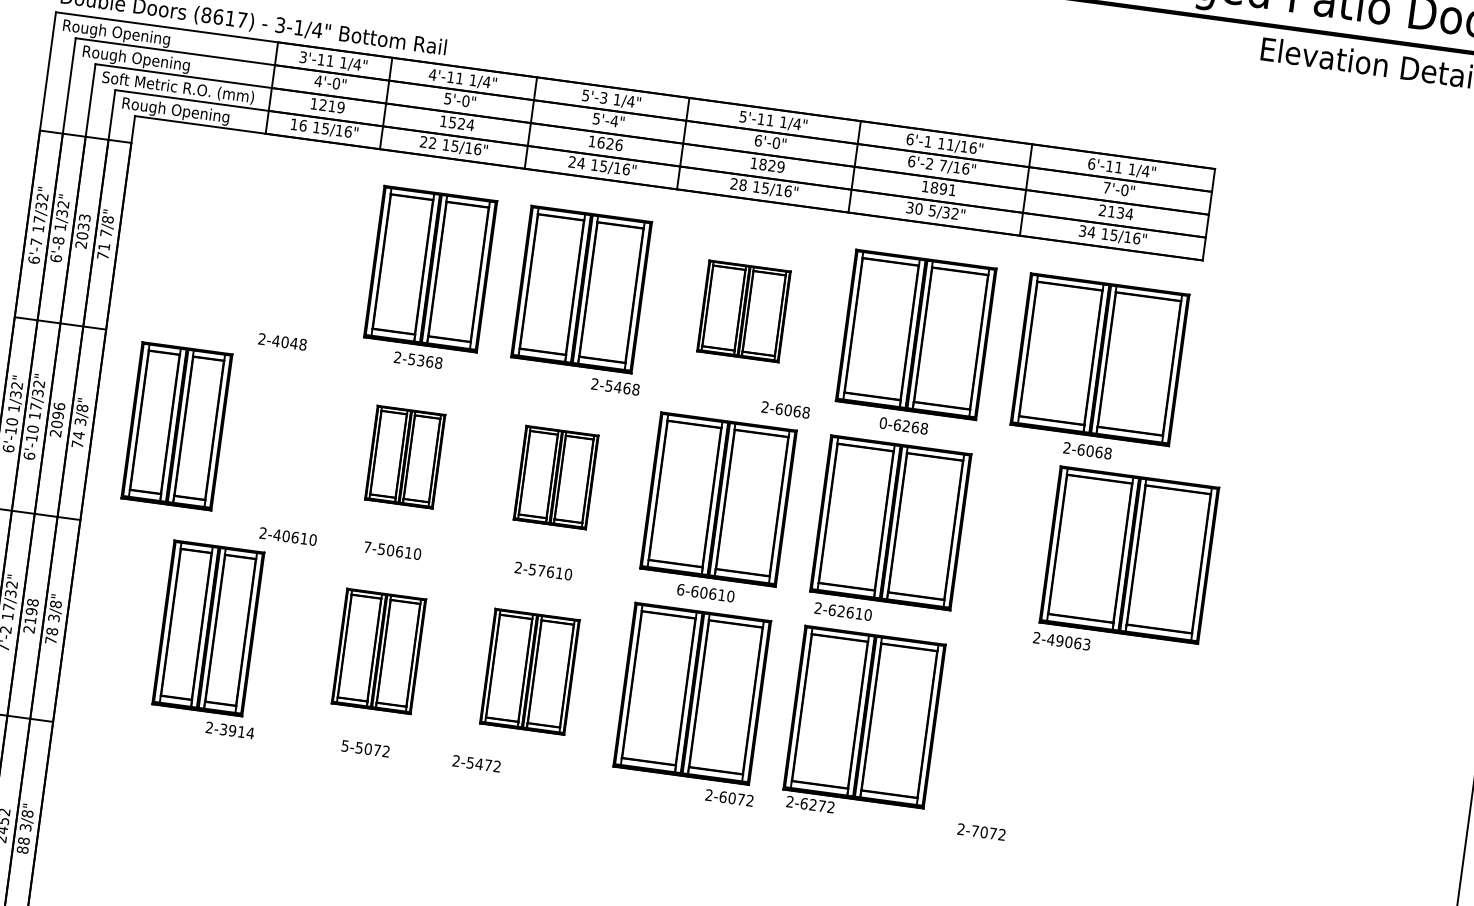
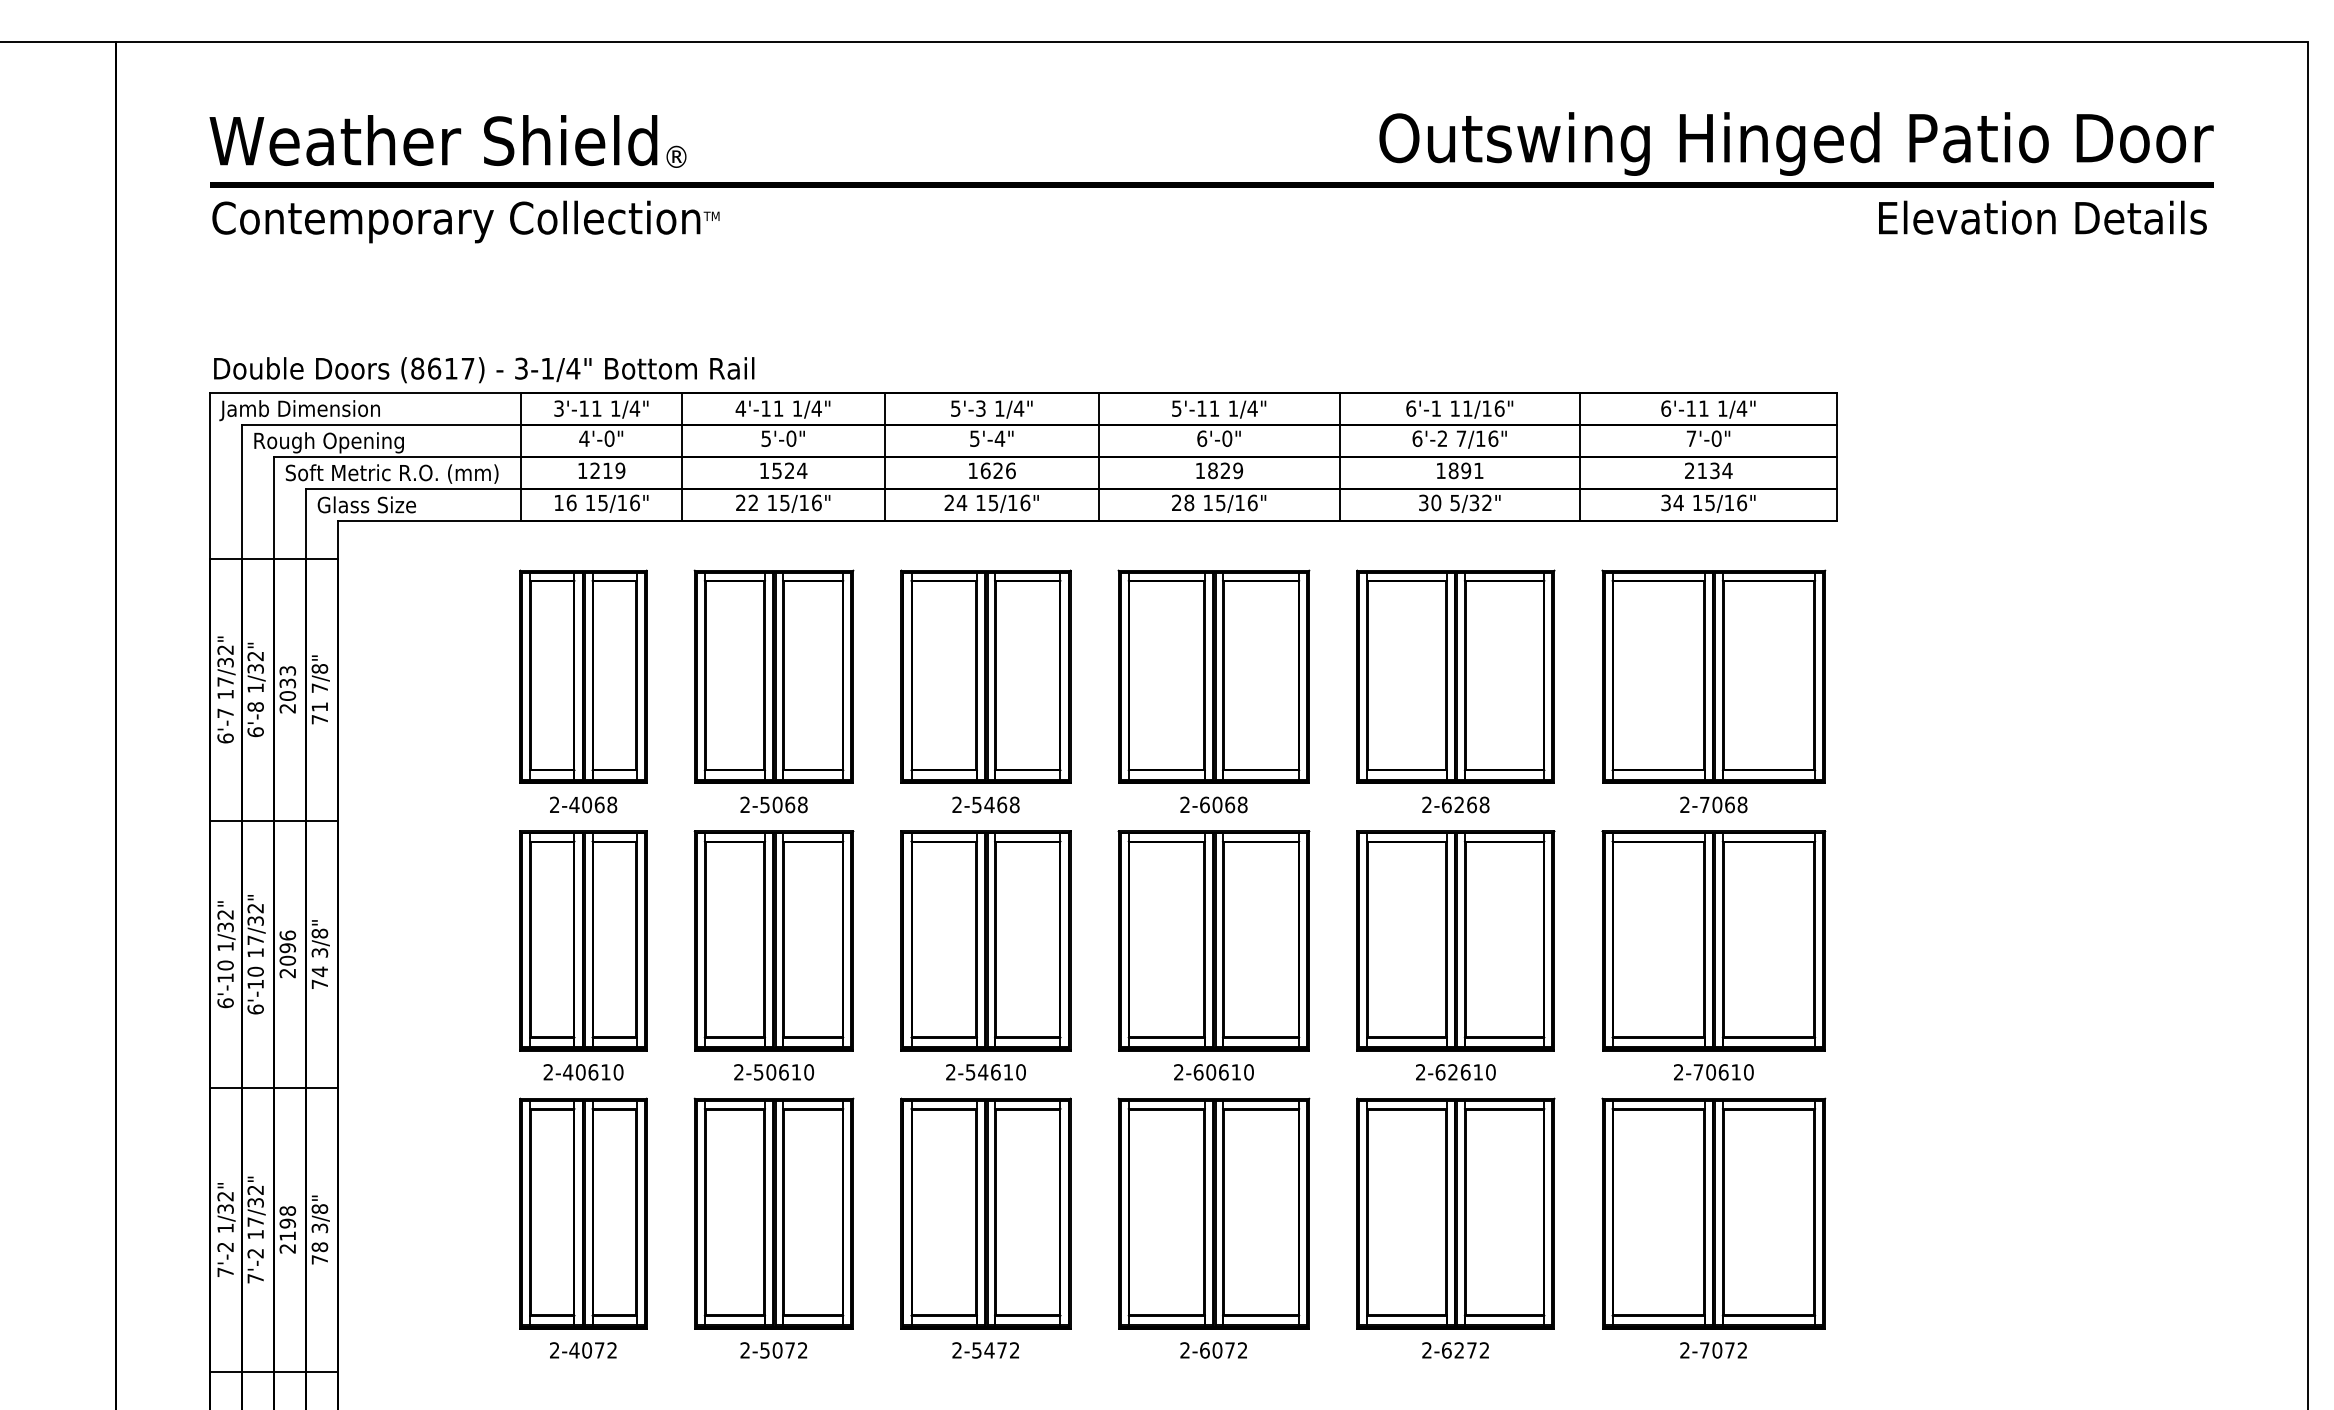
text: (118, 33) -> (299, 410), Rough Opening -> Jamb Dimension
text: (175, 111) -> (392, 506), Rough Opening -> Glass Size
part: (294, 250) -> (583, 676), added
part: (743, 311) -> (1213, 676), size x1.67
text: (294, 343) -> (599, 804), 2-4048 -> 2-4068
text: (420, 360) -> (777, 804), 2-5368 -> 2-5068
text: (615, 386) -> (985, 804), moved
text: (785, 409) -> (1213, 804), moved
text: (883, 422) -> (1426, 804), 0-6268 -> 2-6268
part: (176, 425) -> (583, 940), moved
text: (1081, 449) -> (1704, 804), 2-6068 -> 2-7068
part: (404, 456) -> (773, 940), size x1.67
part: (555, 477) -> (985, 940), size x1.67
text: (288, 536) -> (583, 1072), moved
text: (367, 547) -> (738, 1072), 7-50610 -> 2-50610
part: (1129, 554) -> (1713, 940), moved
text: (541, 571) -> (983, 1072), 2-57610 -> 2-54610
text: (680, 589) -> (1178, 1072), 6-60610 -> 2-60610
text: (842, 611) -> (1455, 1072), moved
part: (208, 628) -> (583, 1213), moved
text: (1068, 642) -> (1723, 1072), 2-49063 -> 2-70610
part: (378, 651) -> (773, 1213), size x1.43
part: (529, 671) -> (985, 1213), size x1.43
text: (237, 731) -> (593, 1350), 2-3914 -> 2-4072
part: (1048, 741) -> (1713, 1213), added
text: (344, 746) -> (744, 1350), 5-5072 -> 2-5072
text: (476, 763) -> (985, 1350), moved
text: (729, 798) -> (1213, 1350), moved
text: (810, 804) -> (1455, 1350), moved
text: (981, 832) -> (1713, 1350), moved

